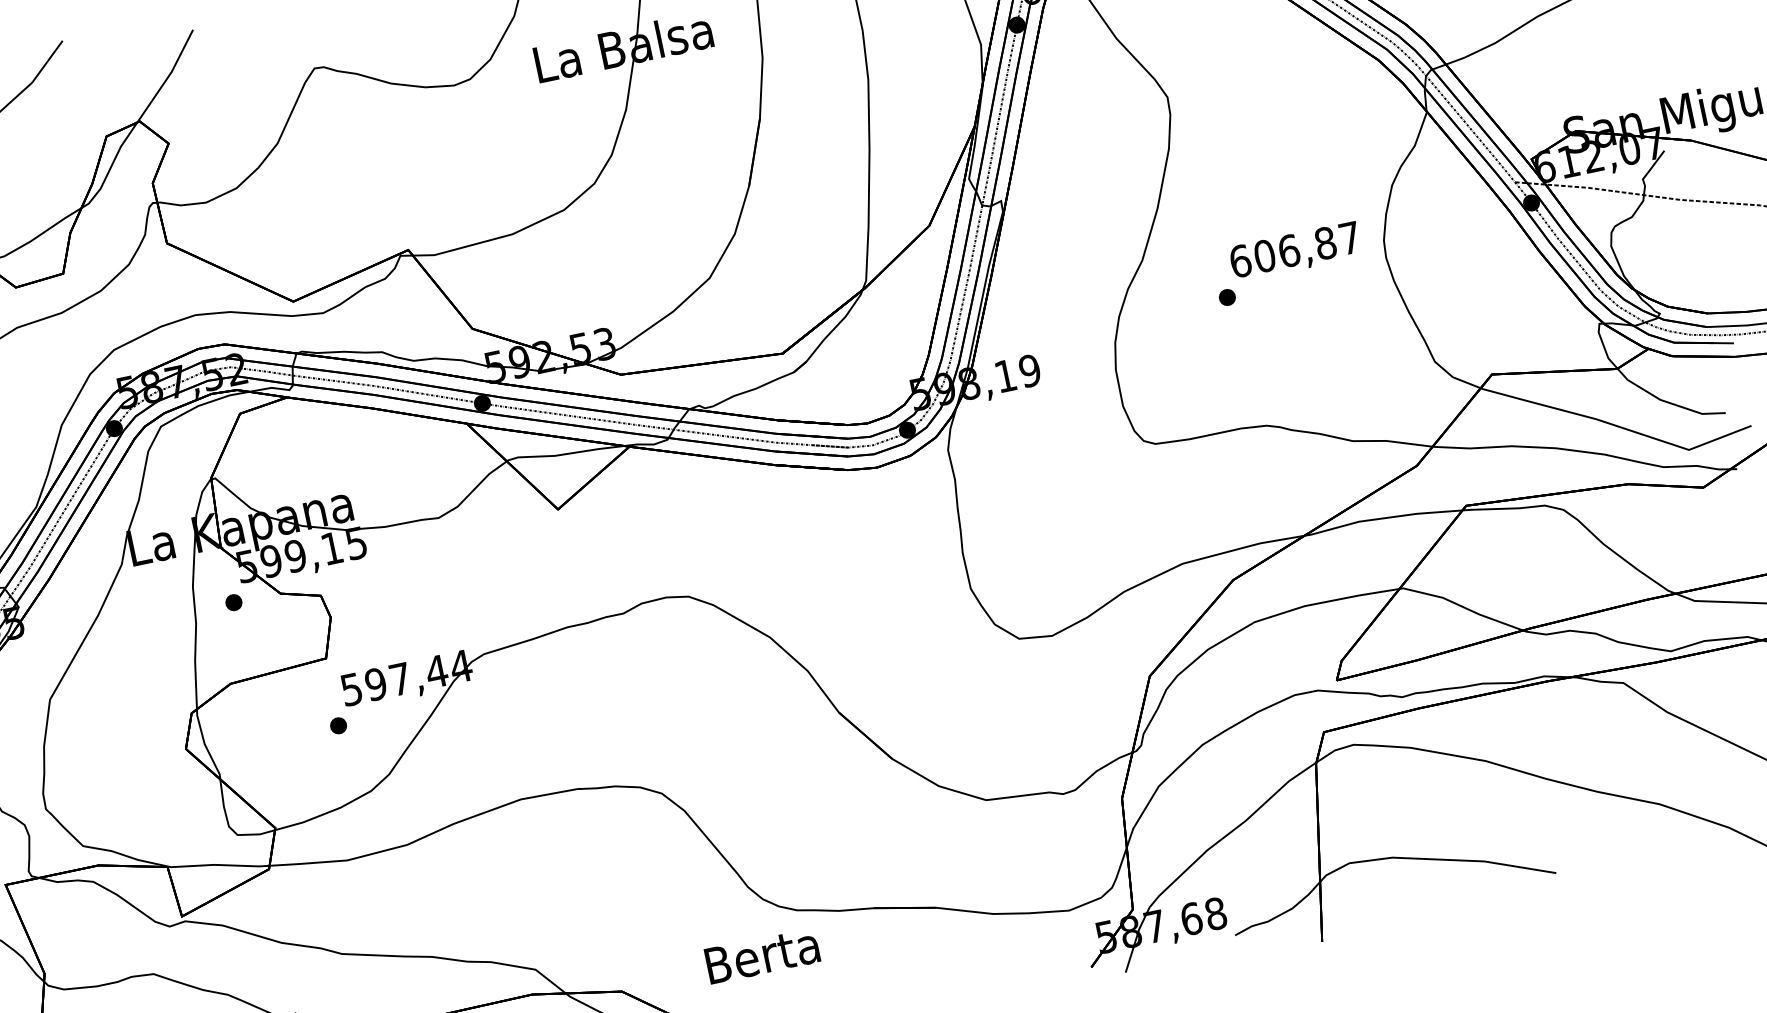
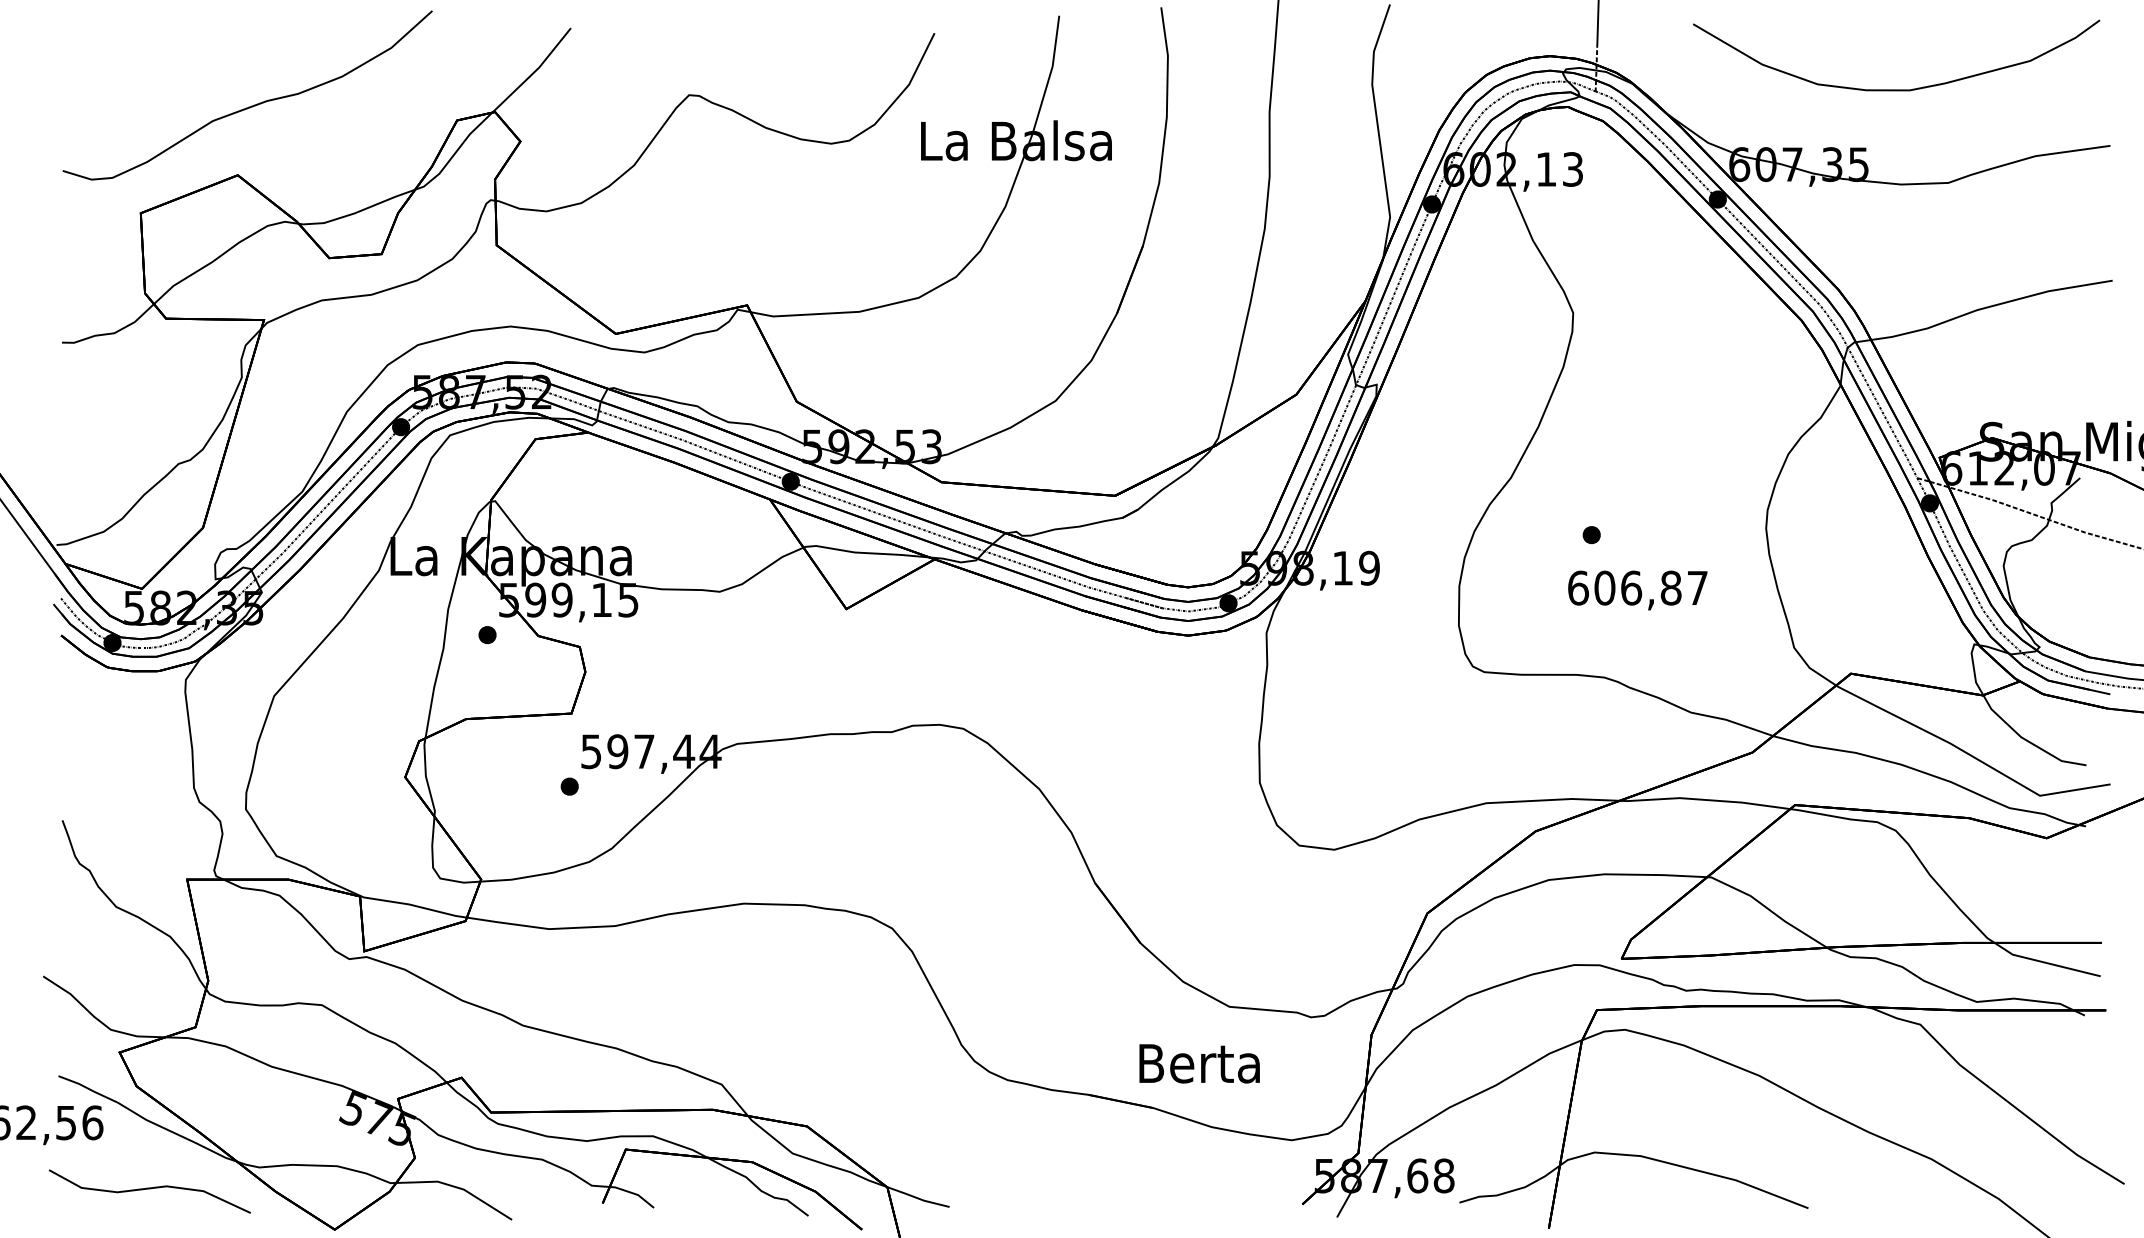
text: (1295, 251) -> (1637, 590), moved
text: (762, 955) -> (1199, 1063), moved

